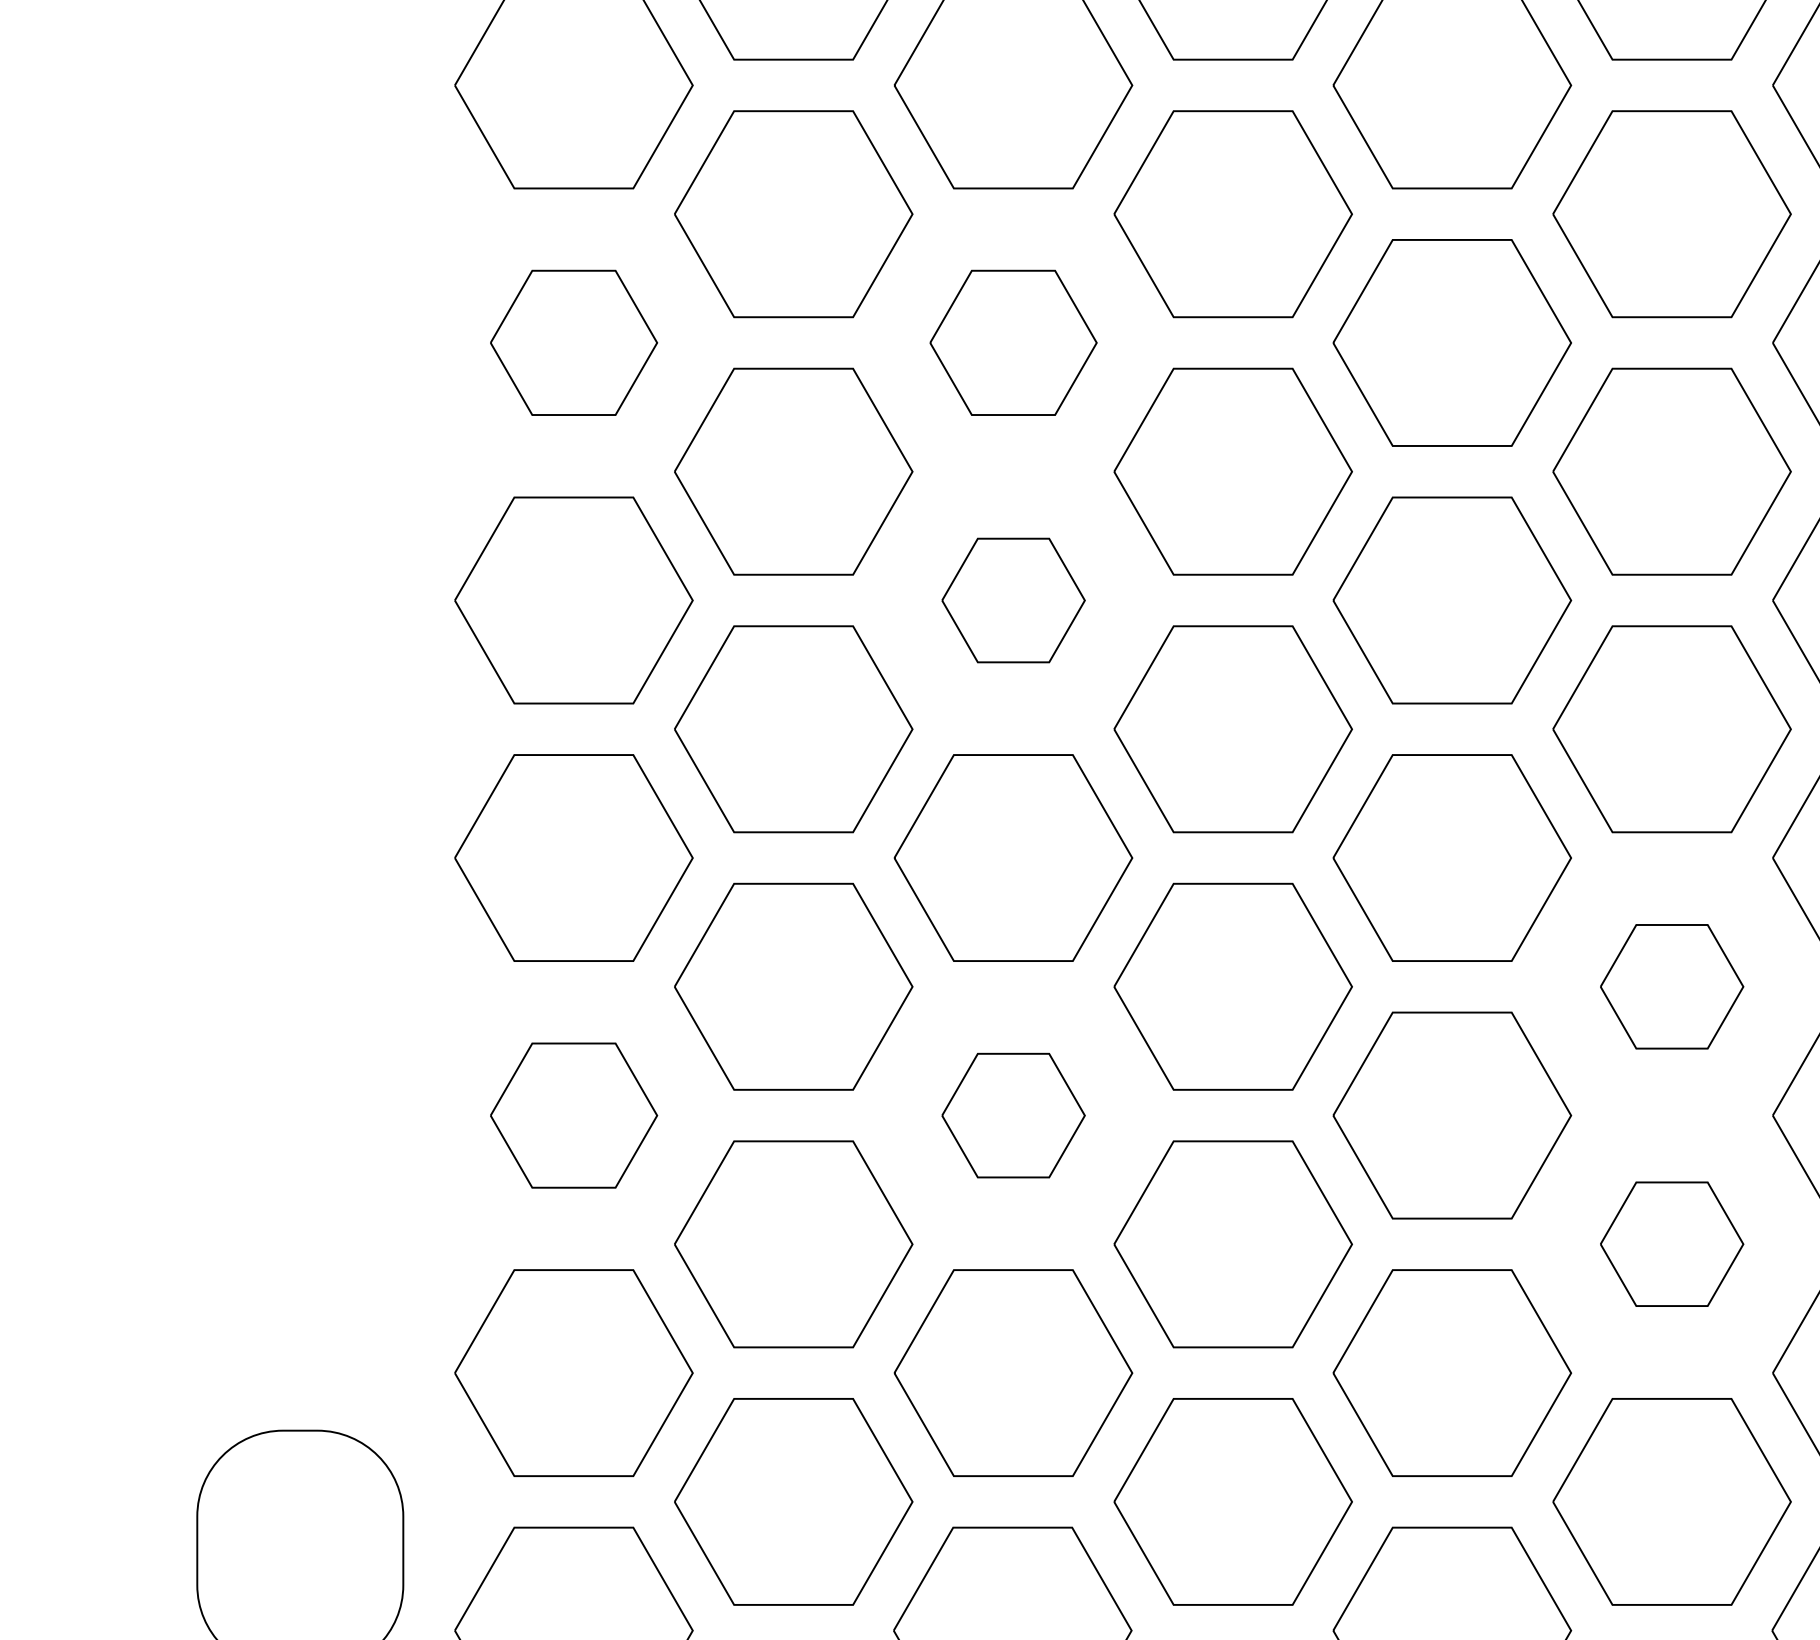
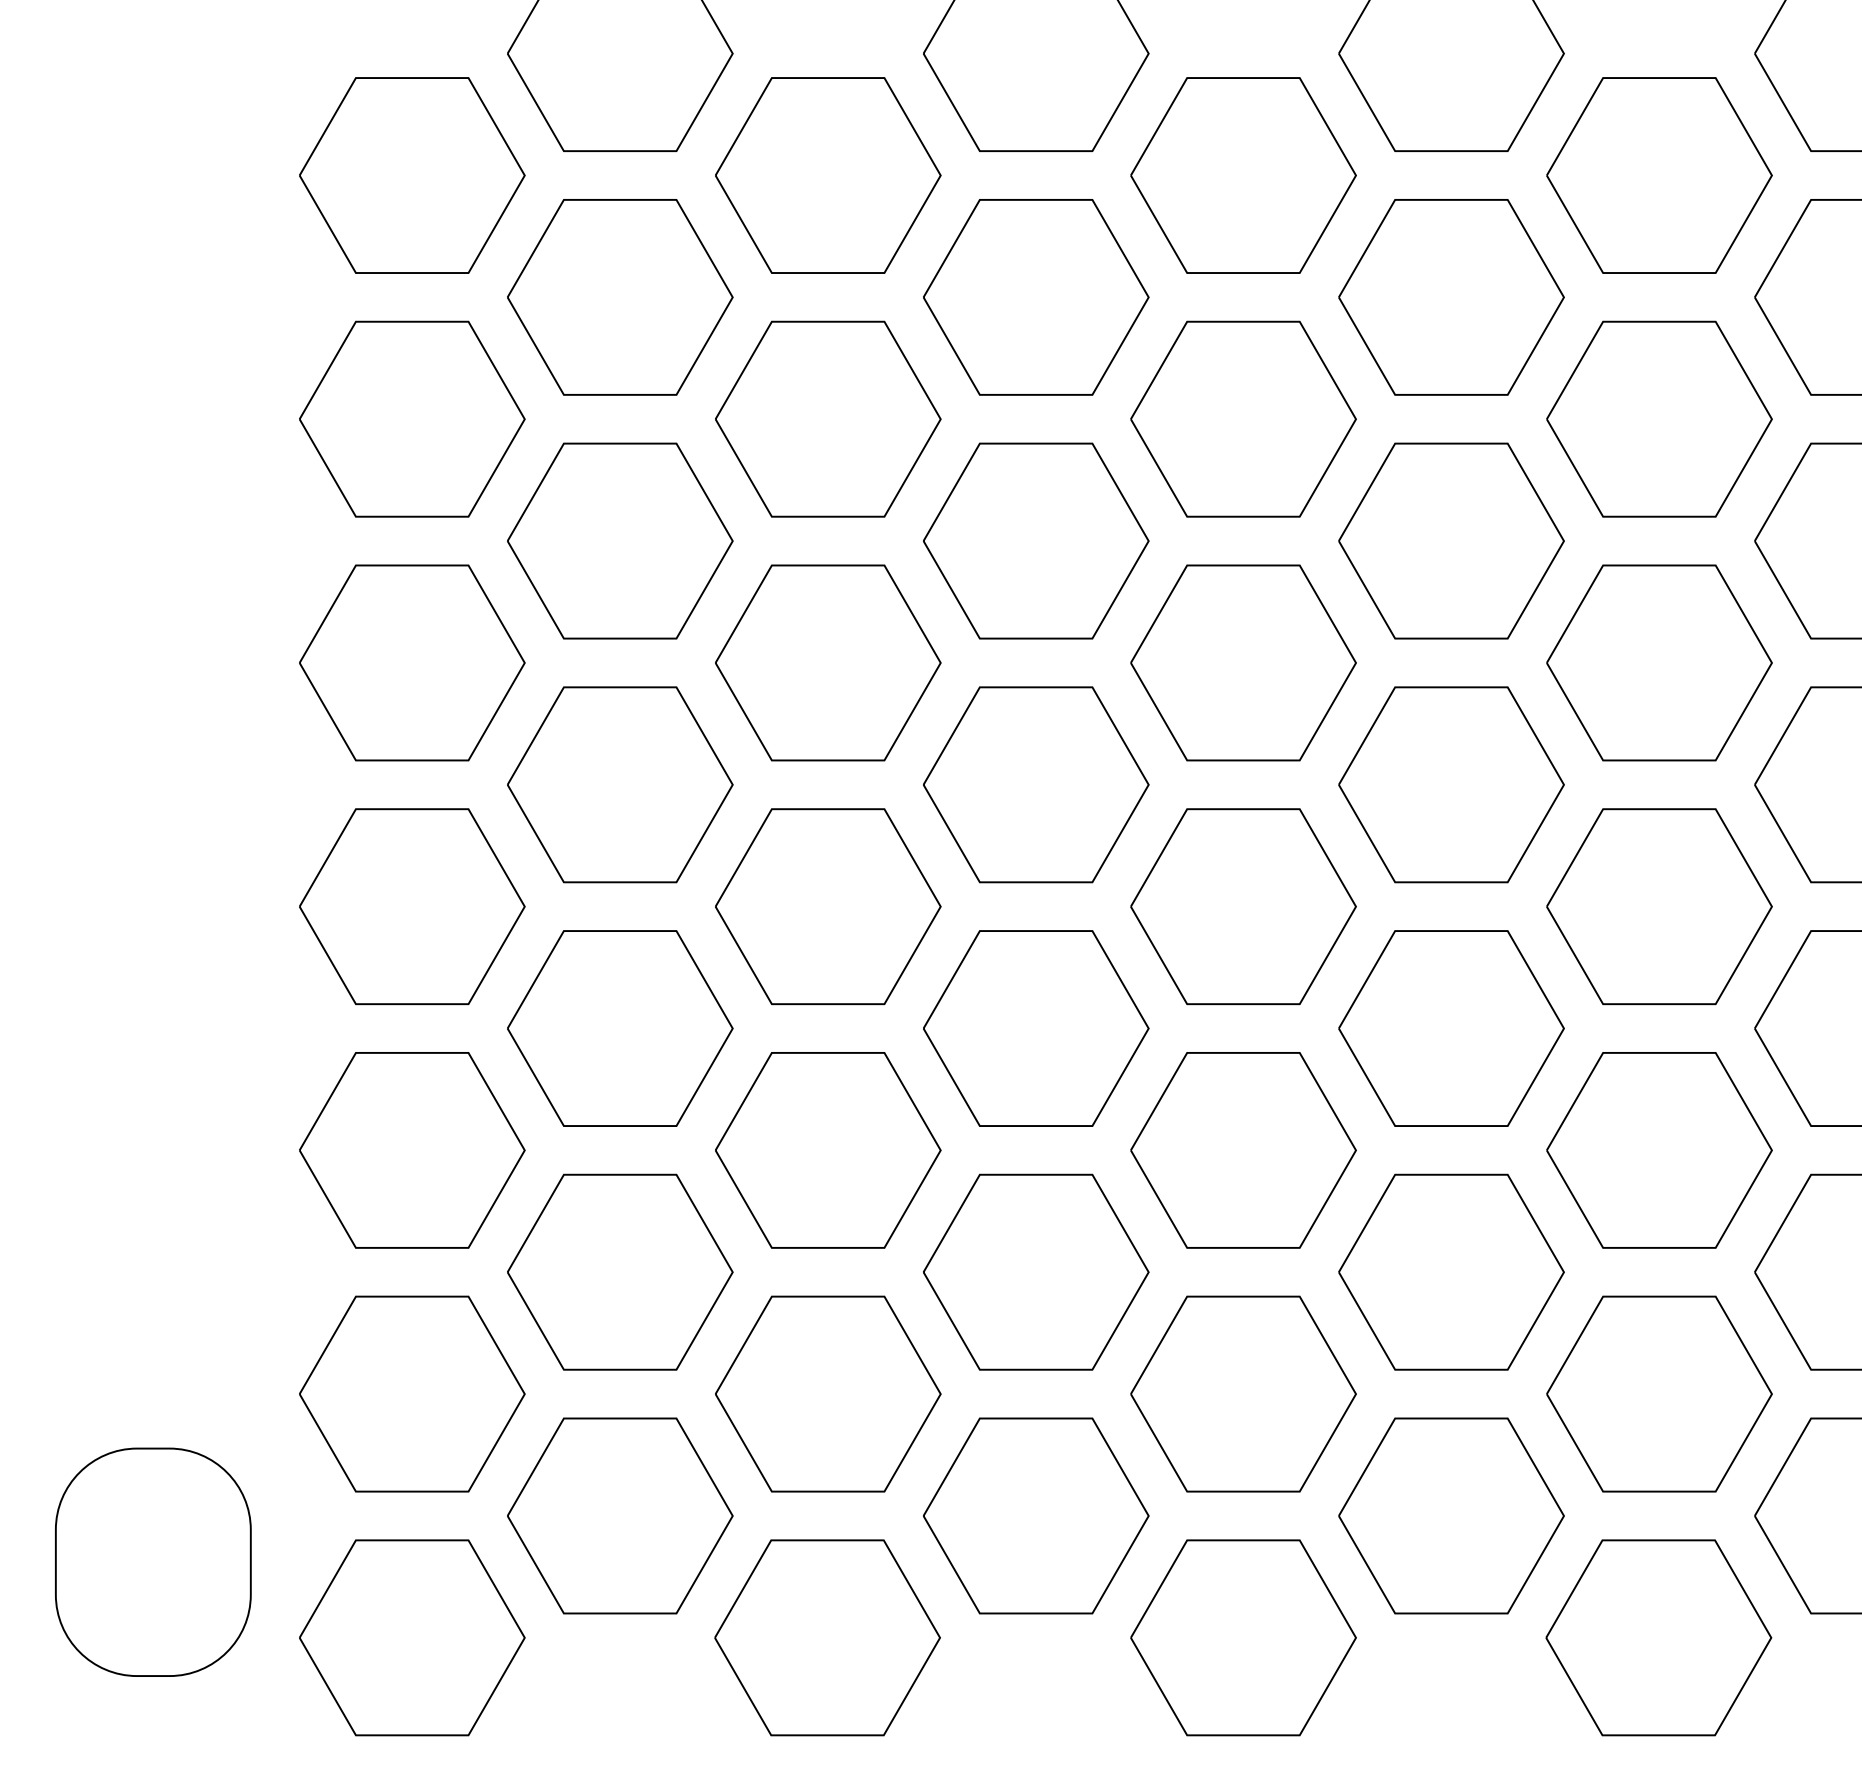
part: (574, 342) -> (412, 418), size x1.43
part: (1013, 342) -> (828, 418), size x1.43
part: (1013, 600) -> (828, 662), size x1.67
part: (1672, 986) -> (1451, 1028), size x1.67
part: (574, 1115) -> (412, 1150), size x1.43
part: (1013, 1115) -> (828, 1150), size x1.67
part: (1672, 1243) -> (1451, 1271), size x1.67

